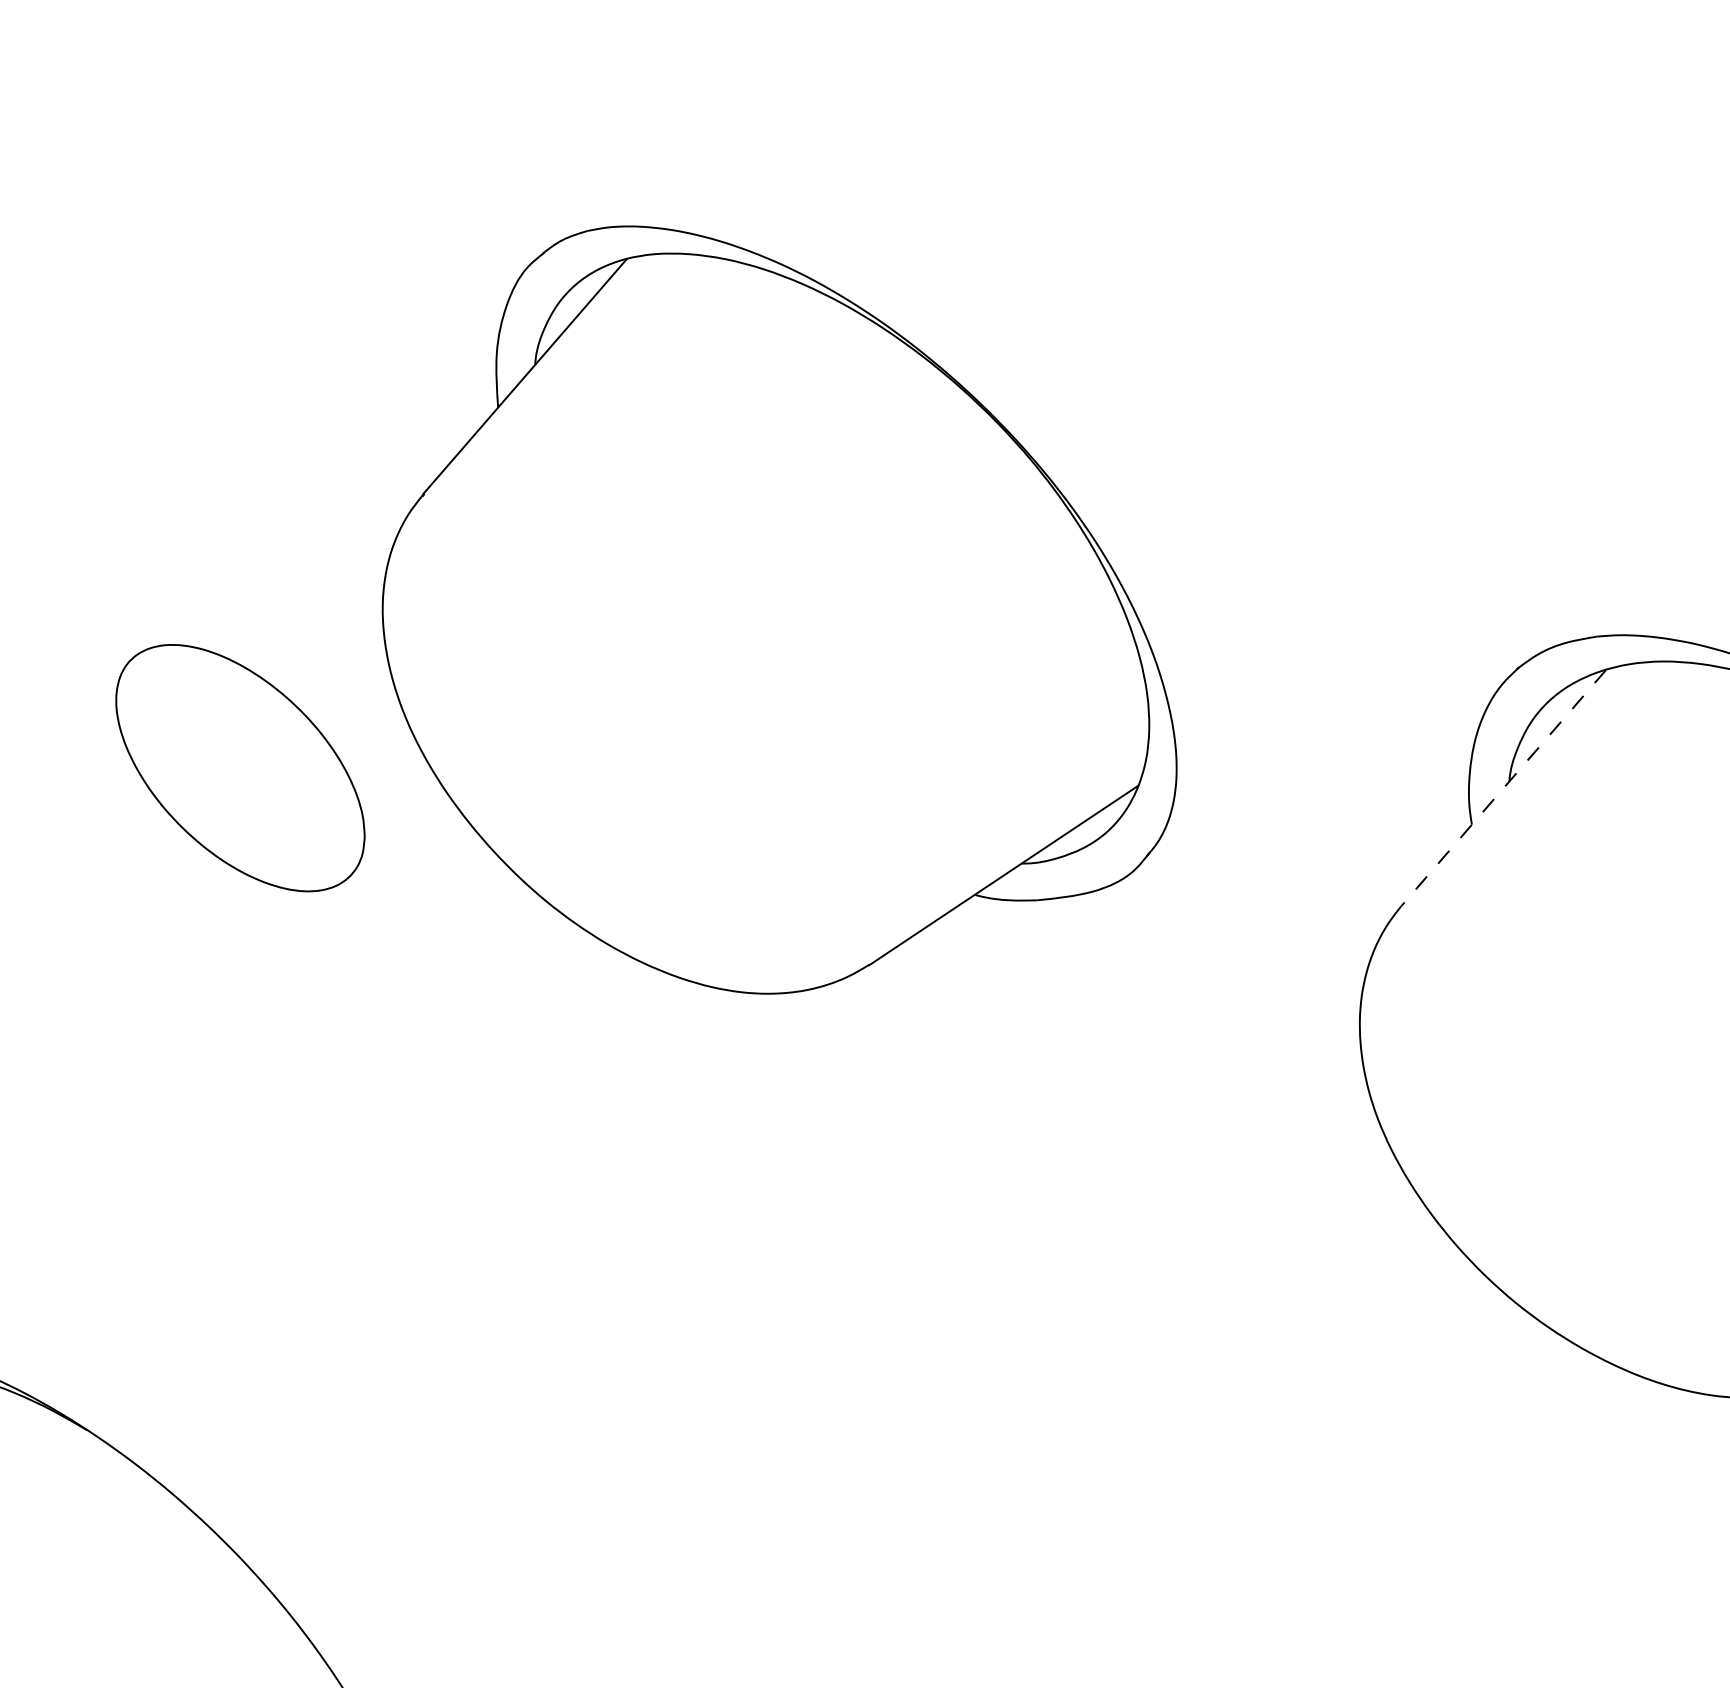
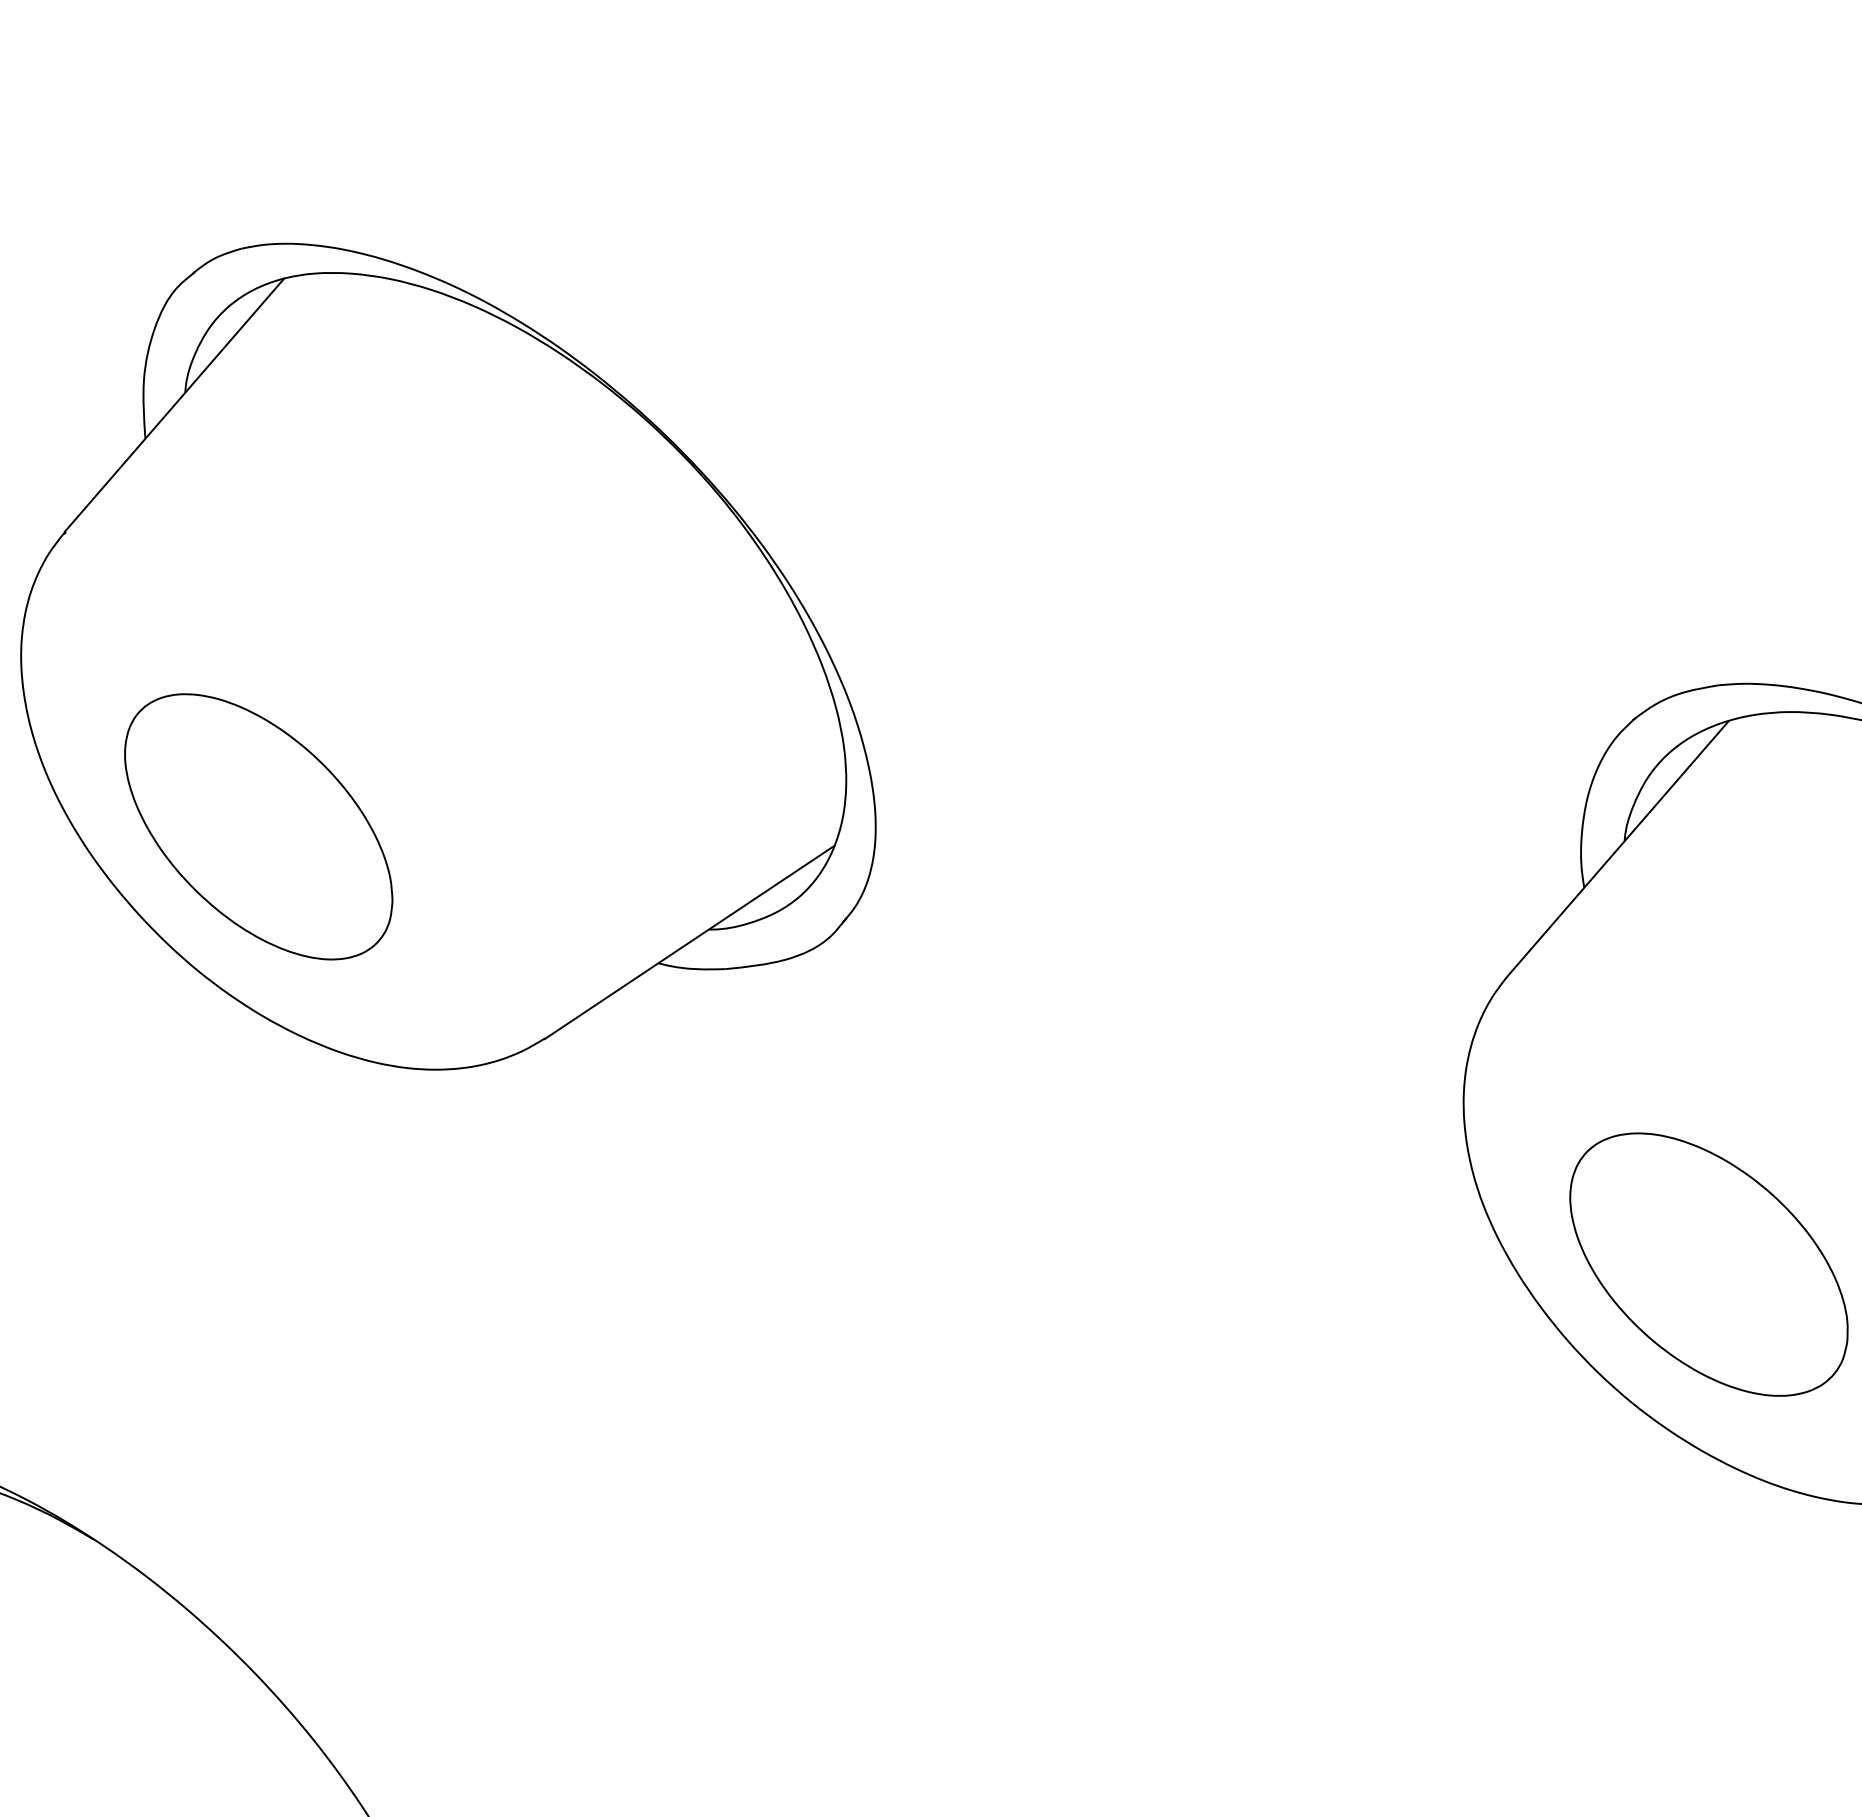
part: (779, 609) -> (448, 656), moved
line: (1503, 788) -> (1618, 848), dashed -> solid
part: (1587, 1174) -> (1708, 1264), added

